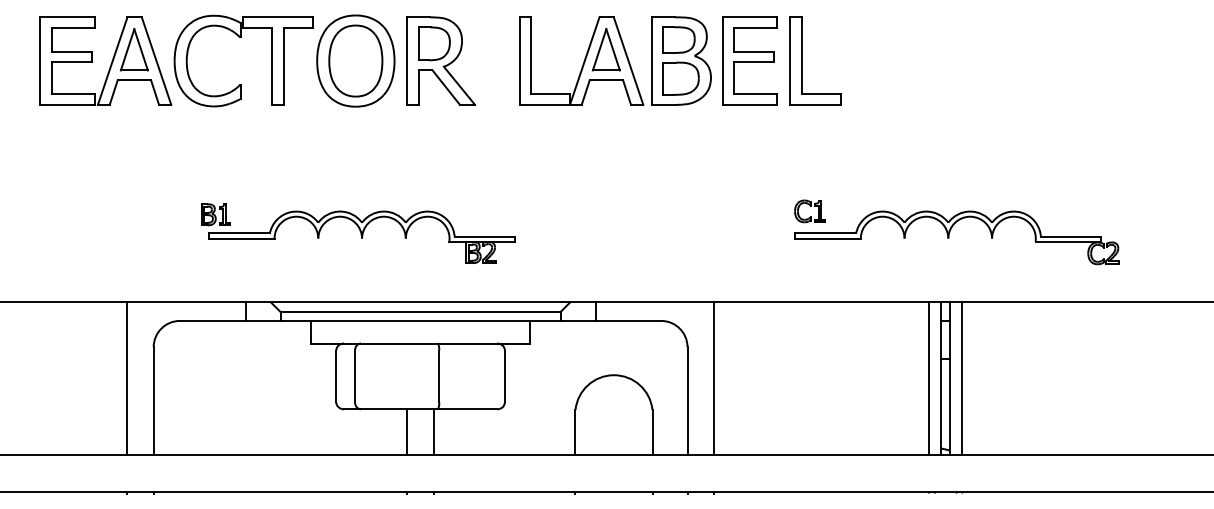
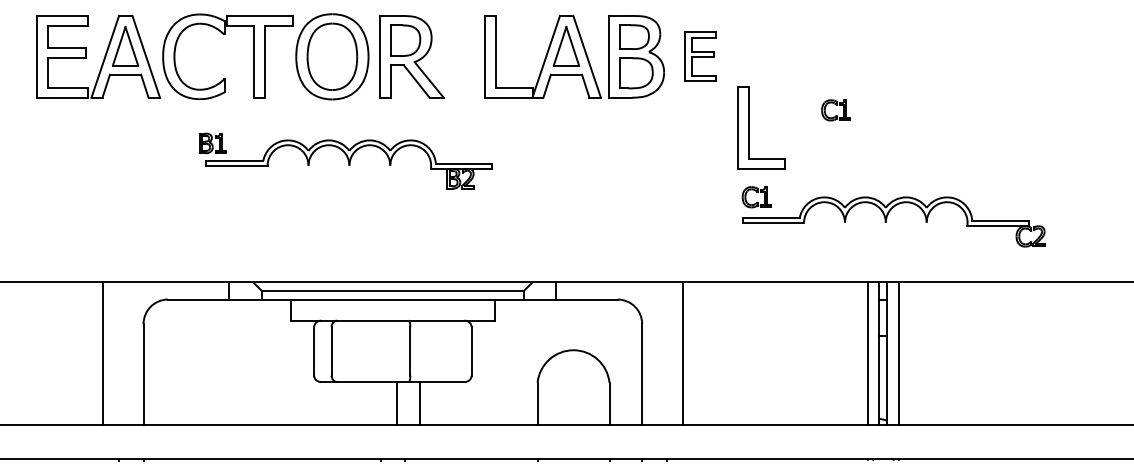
part: (749, 60) -> (700, 56), size x0.6
part: (802, 60) -> (749, 127), moved
part: (894, 118) -> (835, 110), added
part: (358, 233) -> (346, 160), moved
line: (127, 378) -> (103, 353), moved
line: (713, 378) -> (682, 353), moved
line: (407, 432) -> (396, 403), moved
line: (433, 432) -> (419, 403), moved

